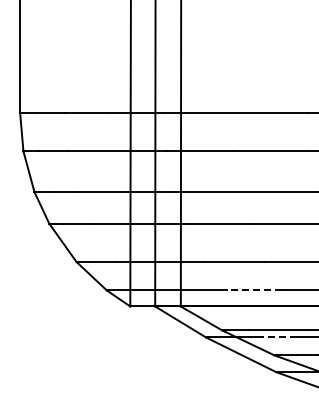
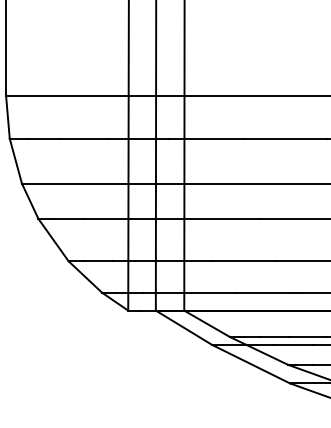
line: (254, 290) -> (265, 292), dashed -> solid
line: (279, 337) -> (293, 345), dashed -> solid

